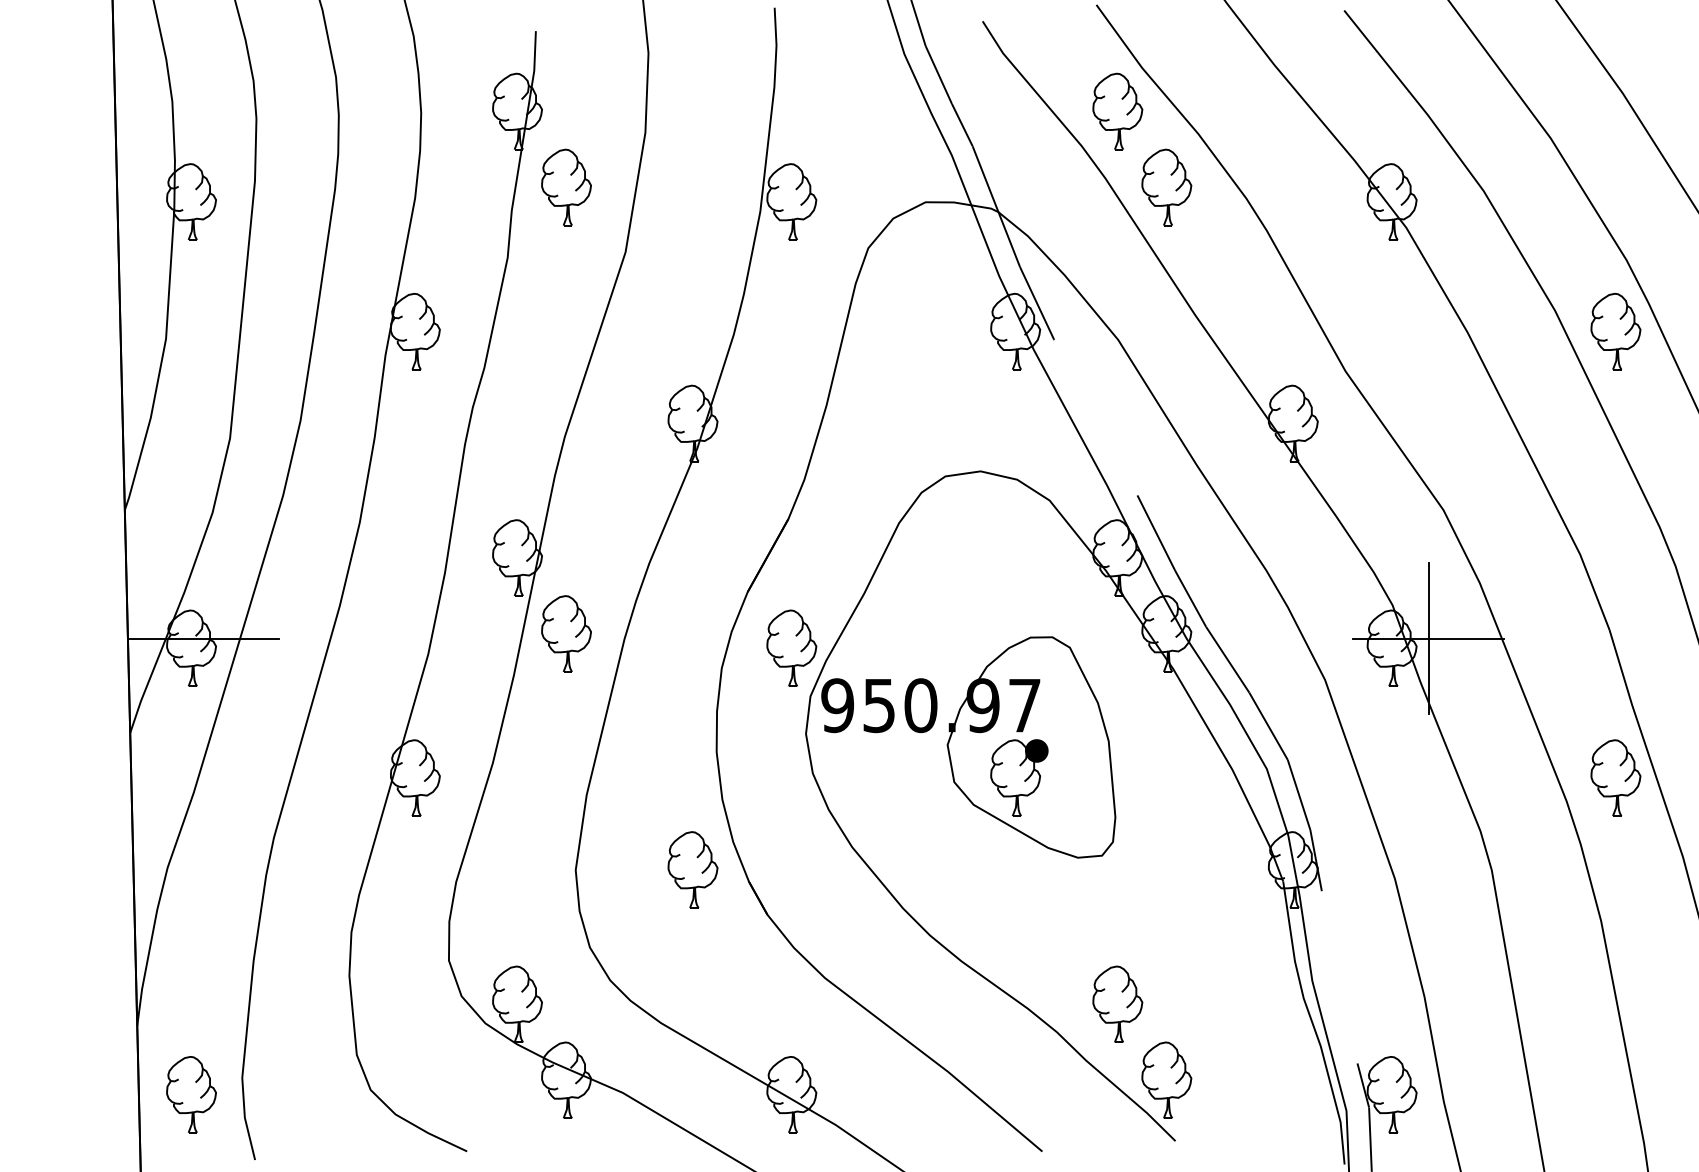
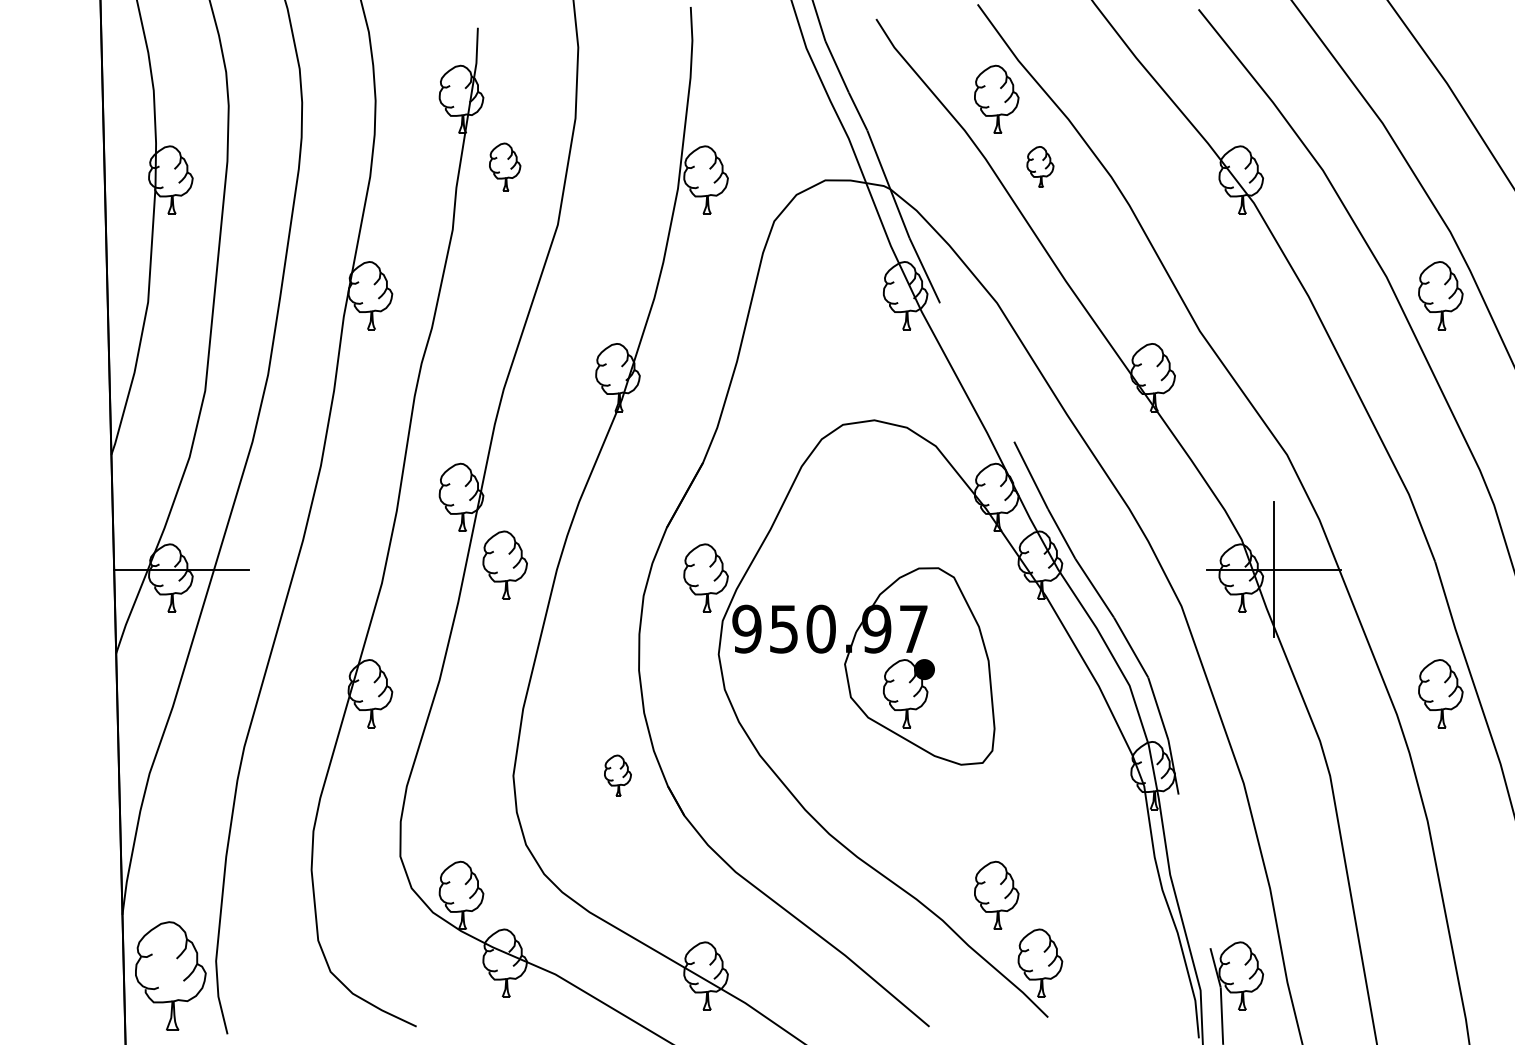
part: (565, 186) -> (504, 166), size x0.7
part: (1166, 186) -> (1040, 166), size x0.6
part: (692, 869) -> (617, 775), size x0.6
part: (191, 1094) -> (170, 975), size x1.6

